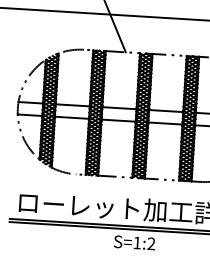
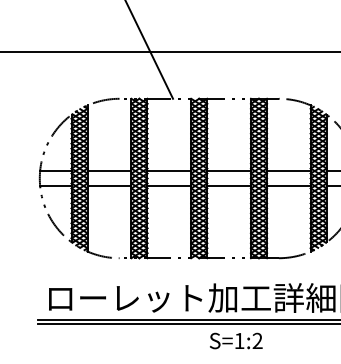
text: (134, 242) -> (236, 340), moved

